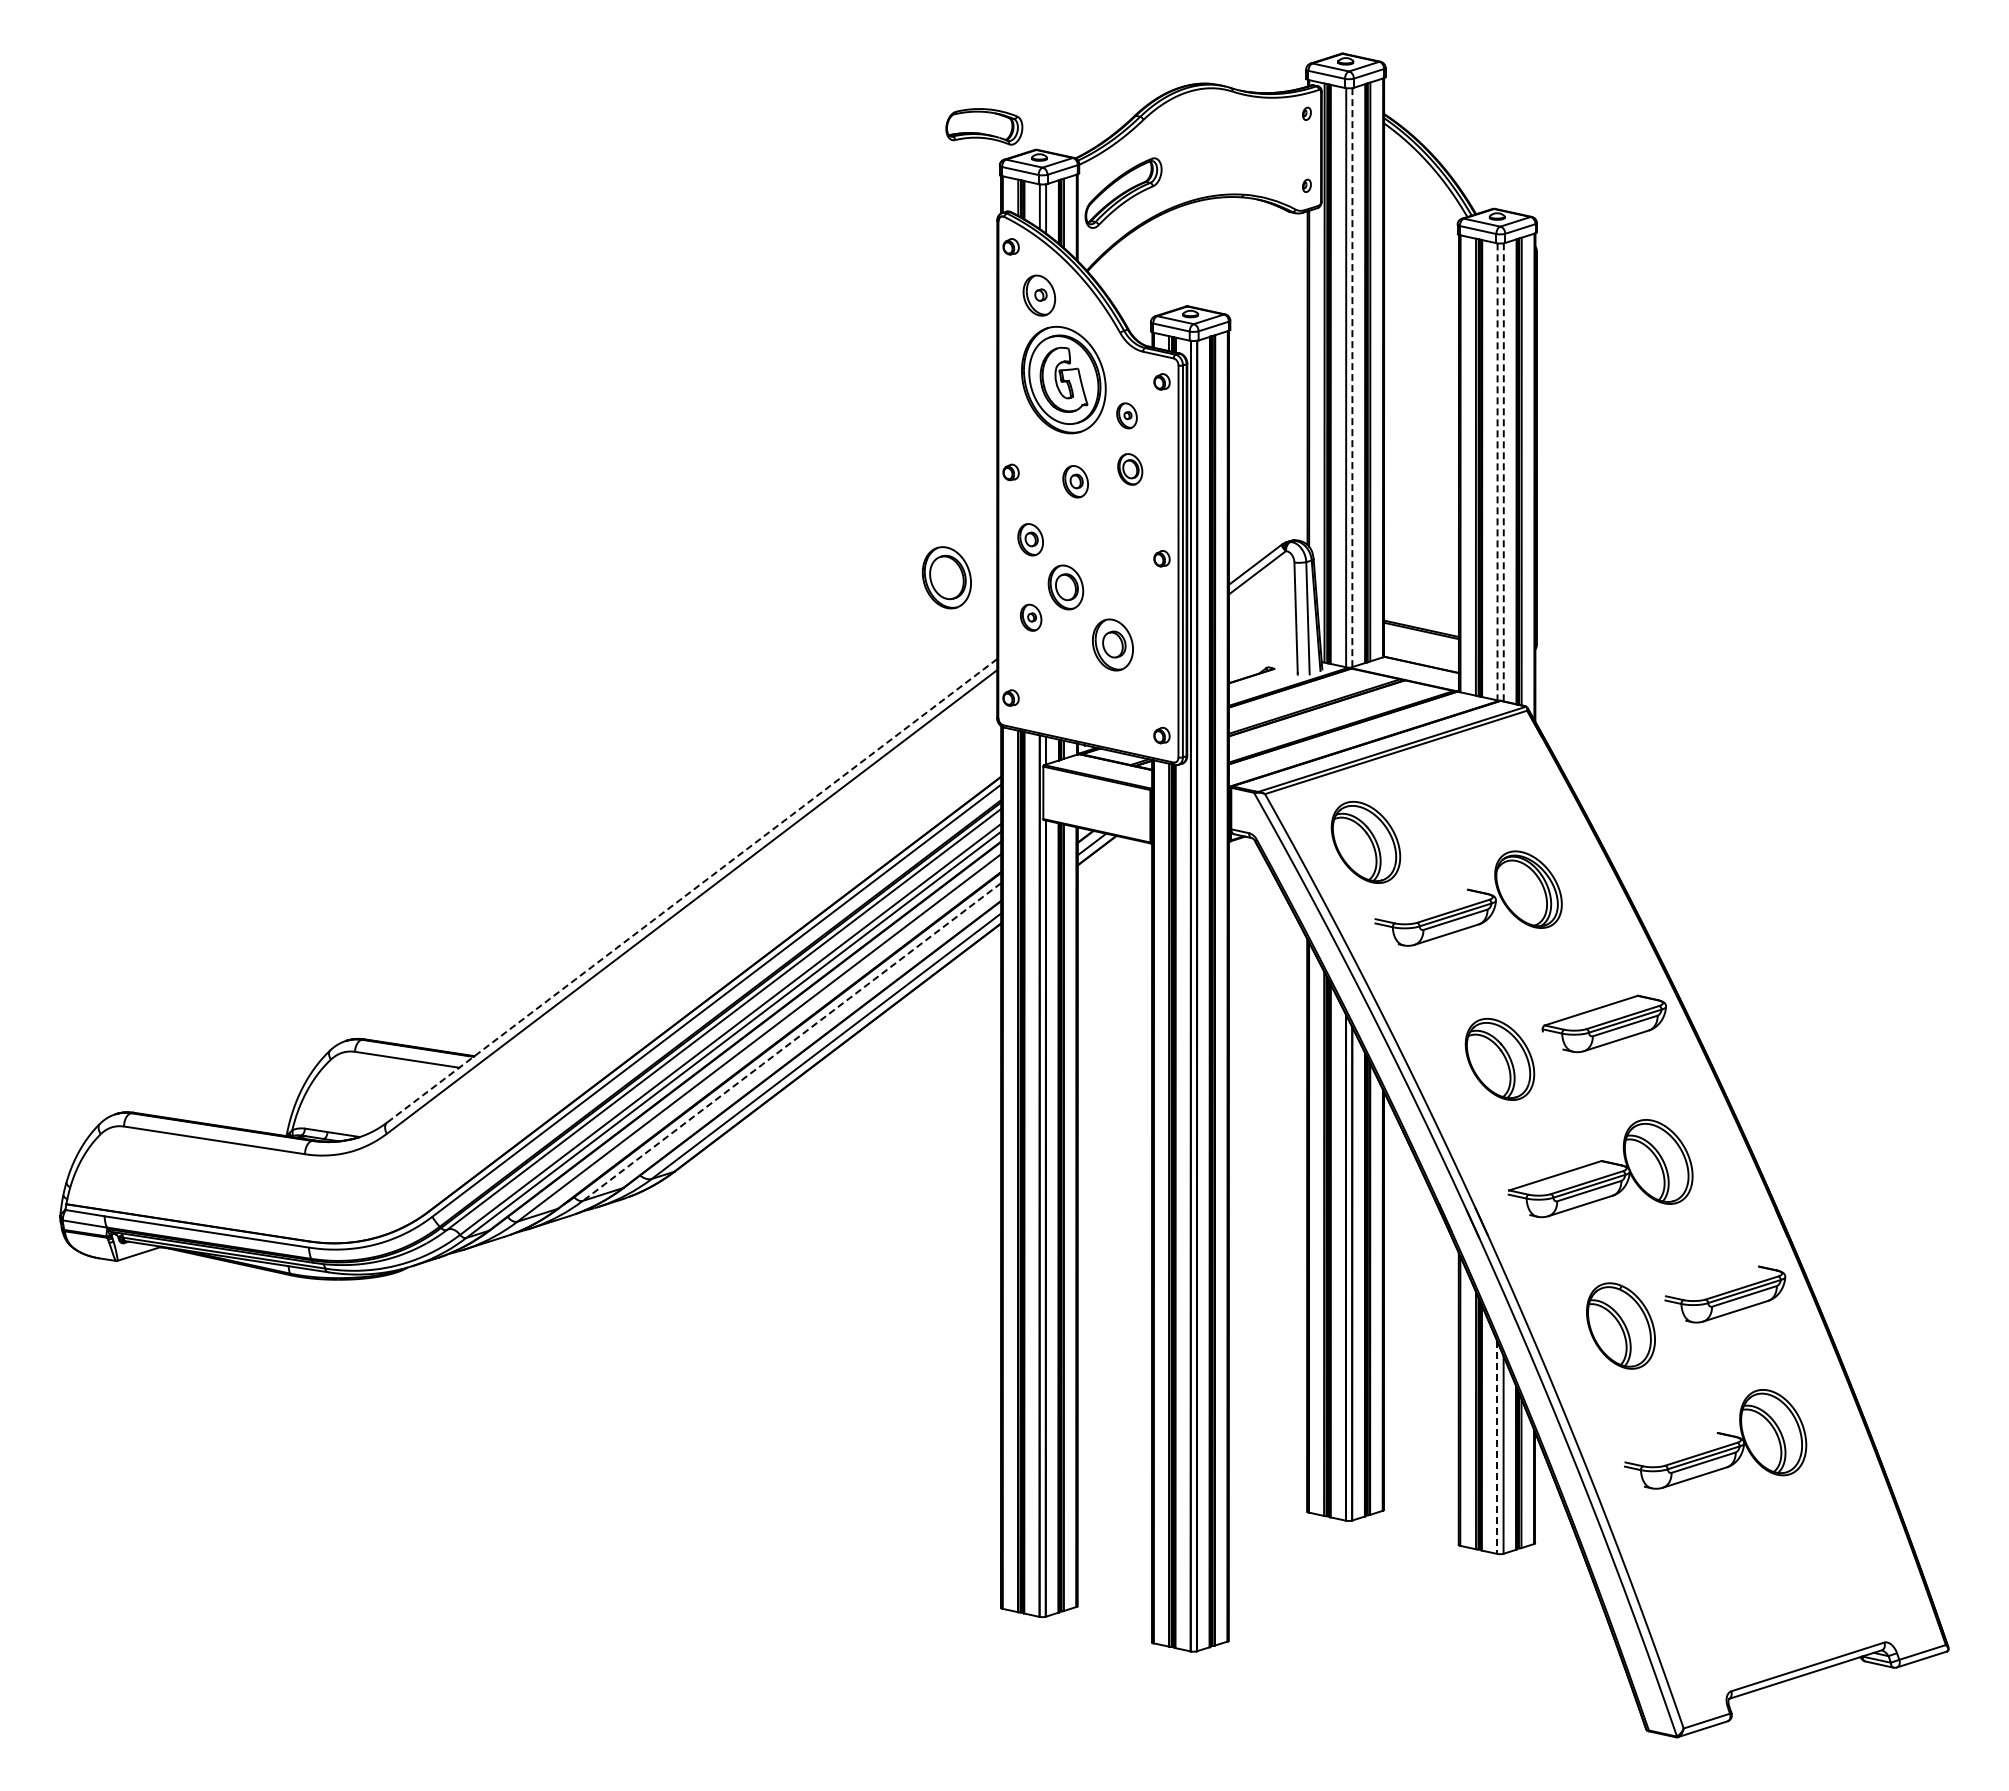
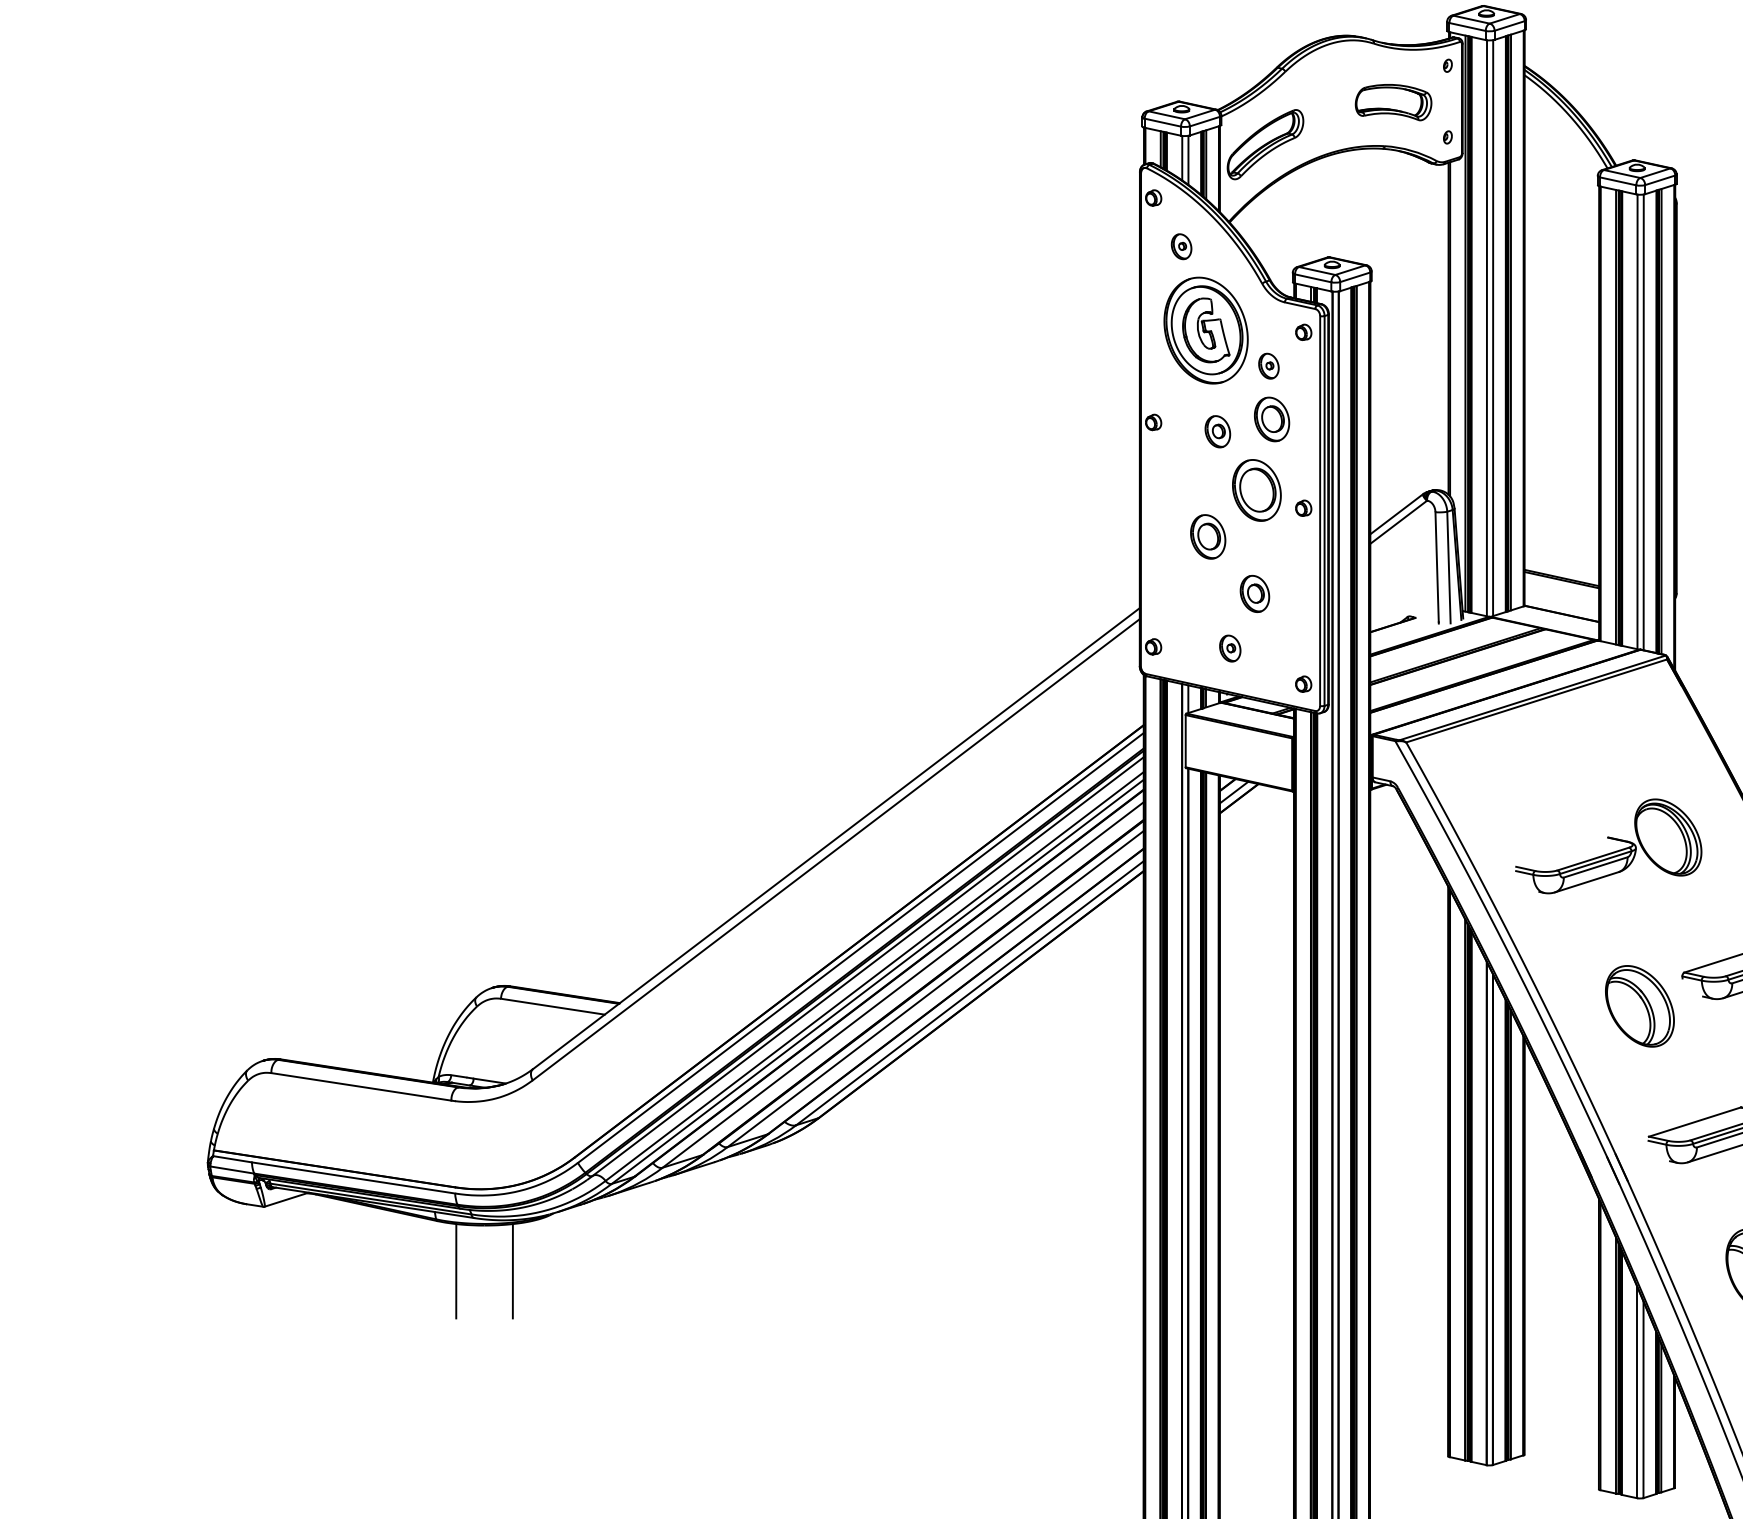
part: (984, 126) -> (1393, 102), moved
part: (1038, 295) -> (1180, 246), size x0.62
line: (1352, 378) -> (1493, 329), dashed -> solid
part: (1130, 469) -> (1272, 419), size x1.43
line: (1497, 471) -> (1637, 421), dashed -> solid
line: (1503, 472) -> (1643, 422), dashed -> solid
part: (1030, 539) -> (1172, 489), removed
part: (946, 577) -> (1256, 490), moved
part: (1031, 617) -> (1230, 648), moved
part: (1112, 644) -> (1254, 593), size x0.71
part: (1365, 842) -> (1506, 790), removed
line: (691, 891) -> (835, 839), dashed -> solid
line: (792, 1042) -> (936, 989), dashed -> solid
line: (310, 1325) -> (456, 1271), added
line: (366, 1325) -> (512, 1271), added
line: (1497, 1448) -> (1637, 1393), dashed -> solid

